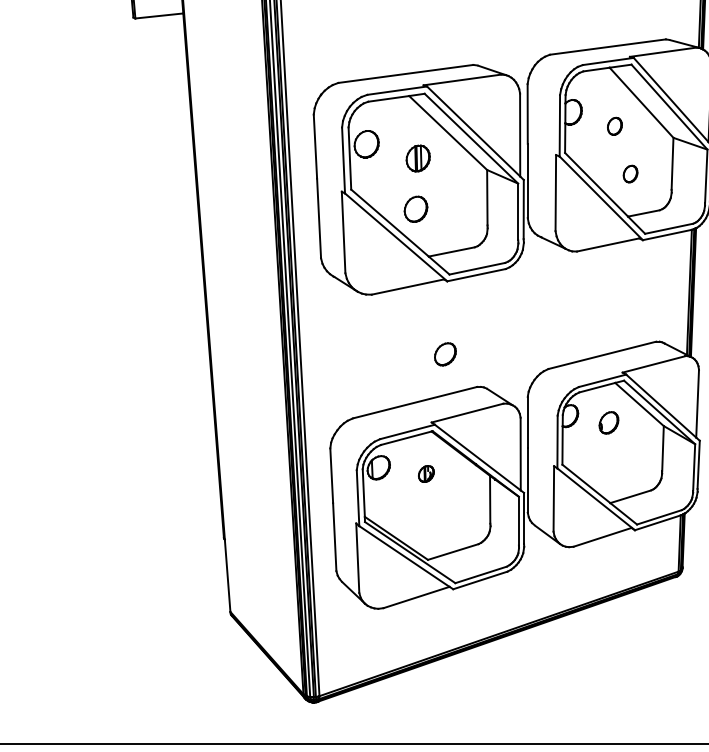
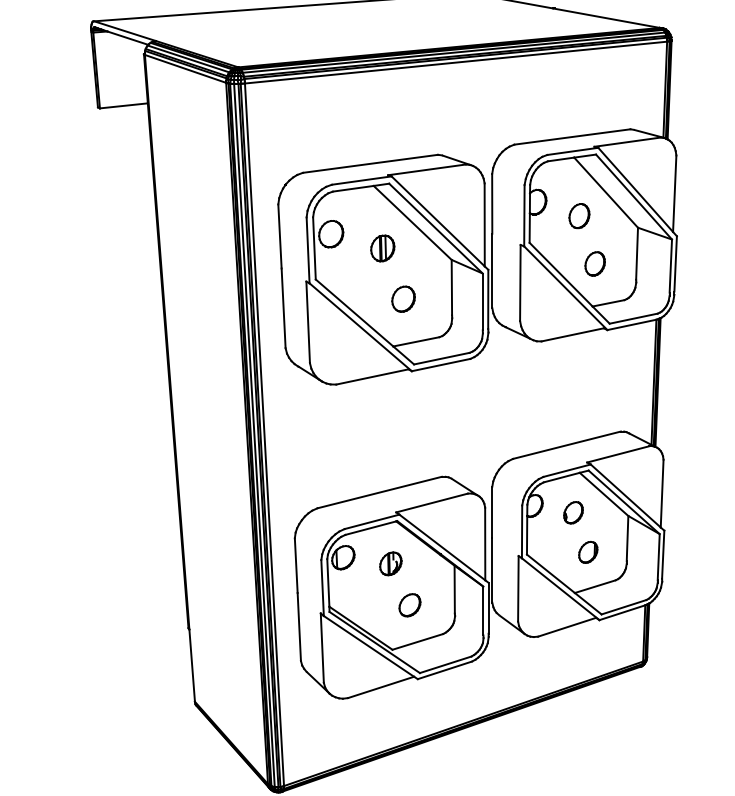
part: (614, 126) -> (579, 216), size x1.43
part: (629, 173) -> (594, 263), size x1.43
part: (415, 208) -> (403, 298), moved
part: (444, 354) -> (409, 605), moved
part: (623, 461) -> (588, 551), added
part: (425, 473) -> (390, 563), size x1.43

